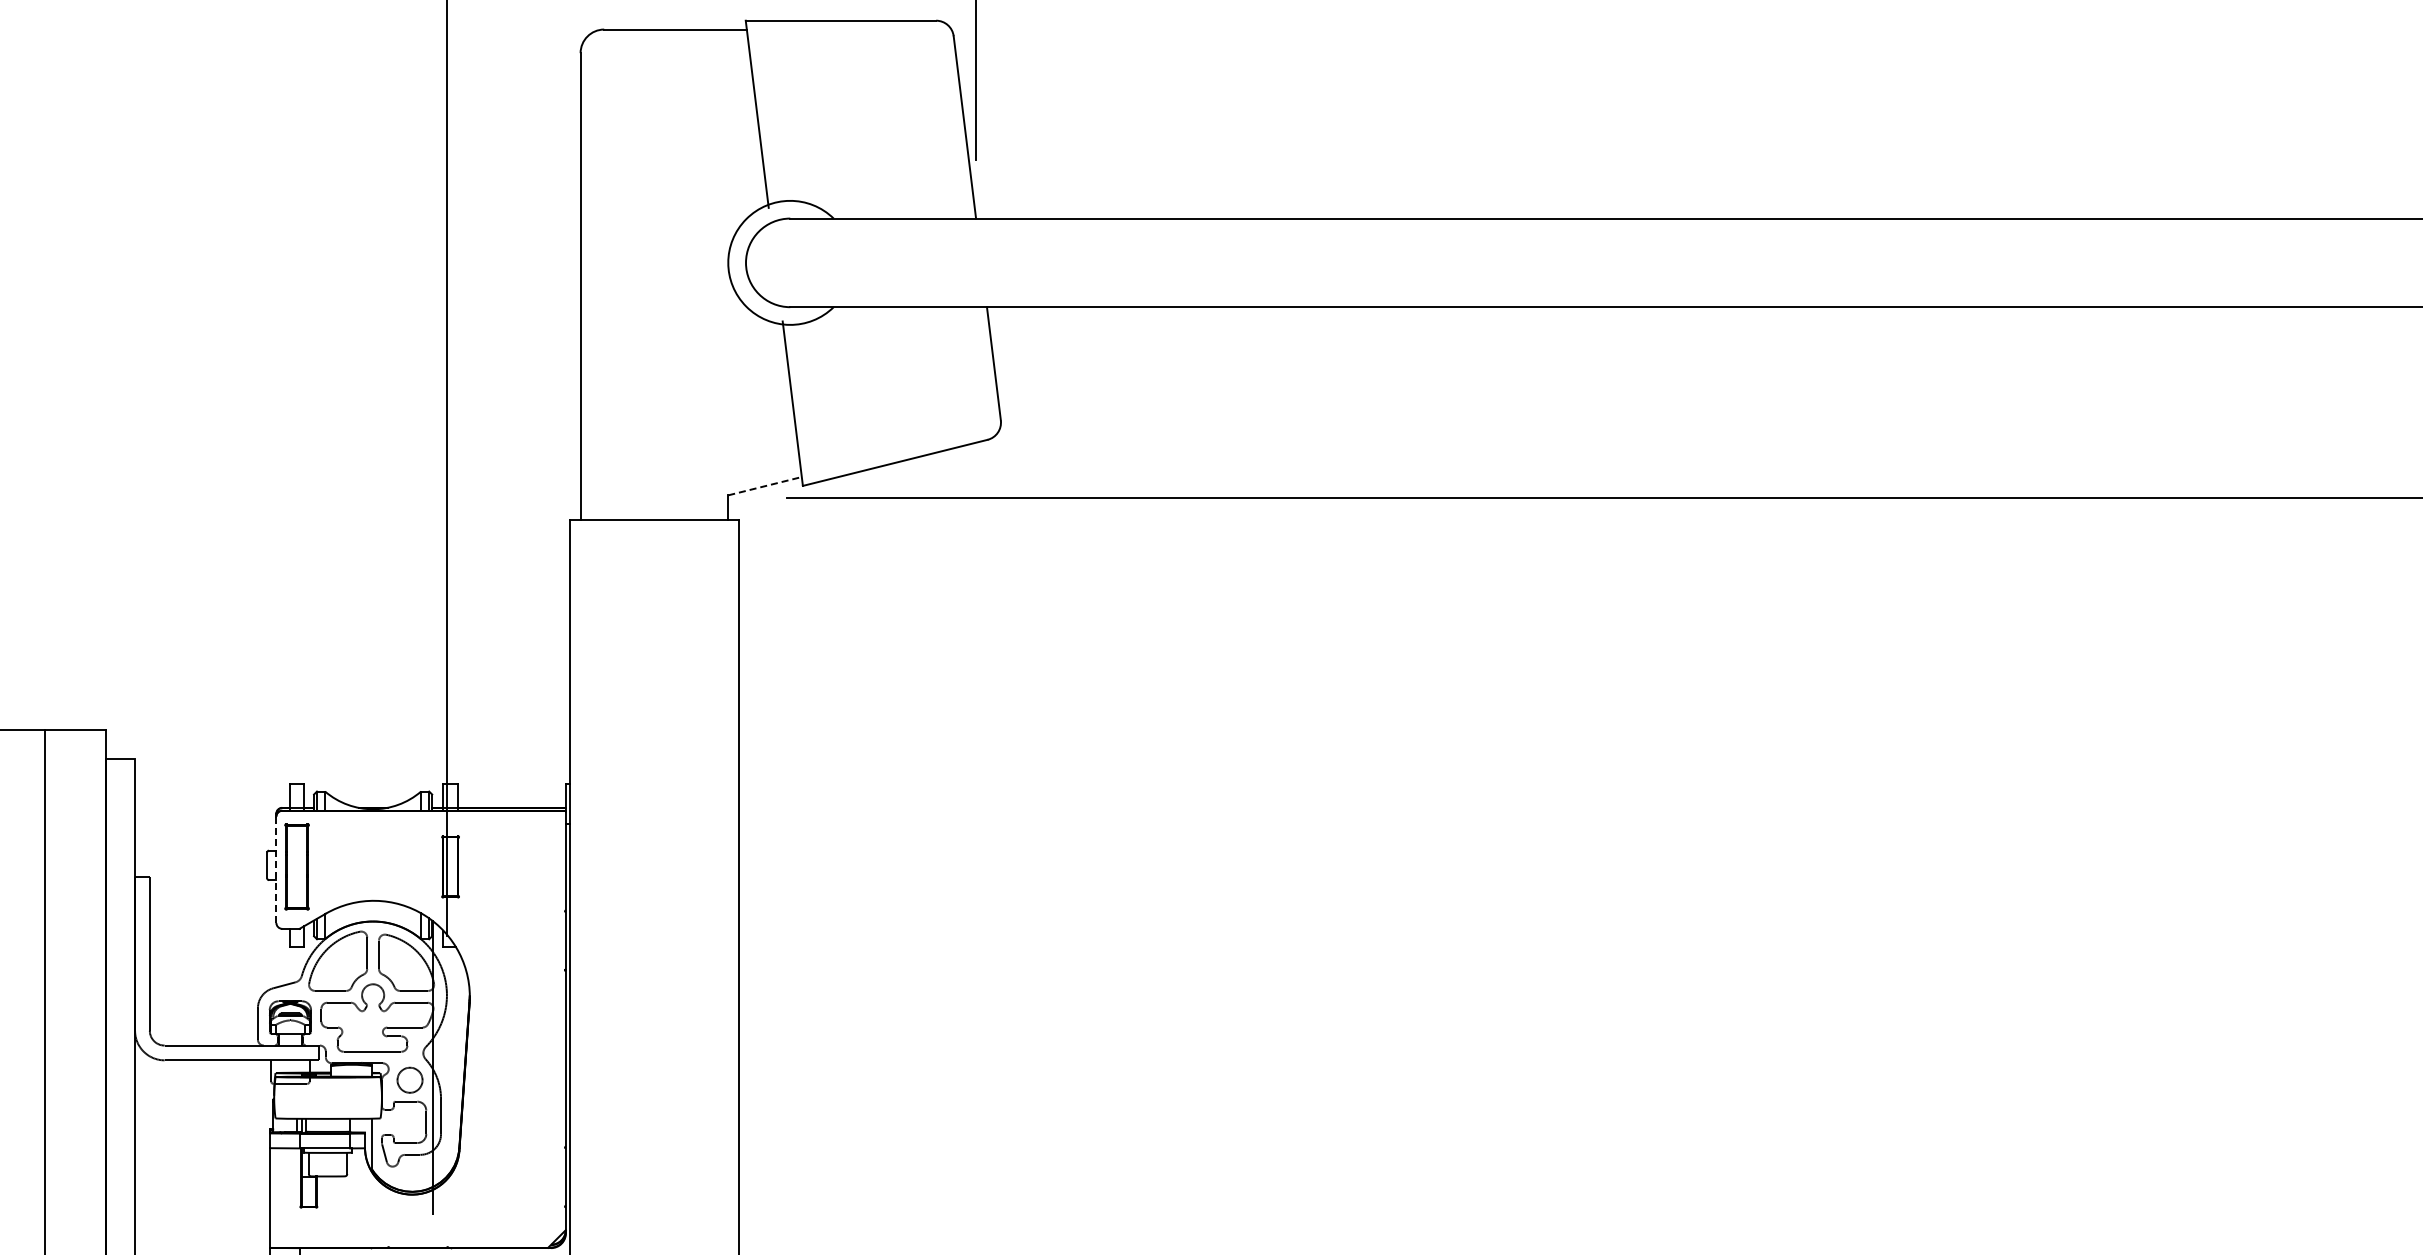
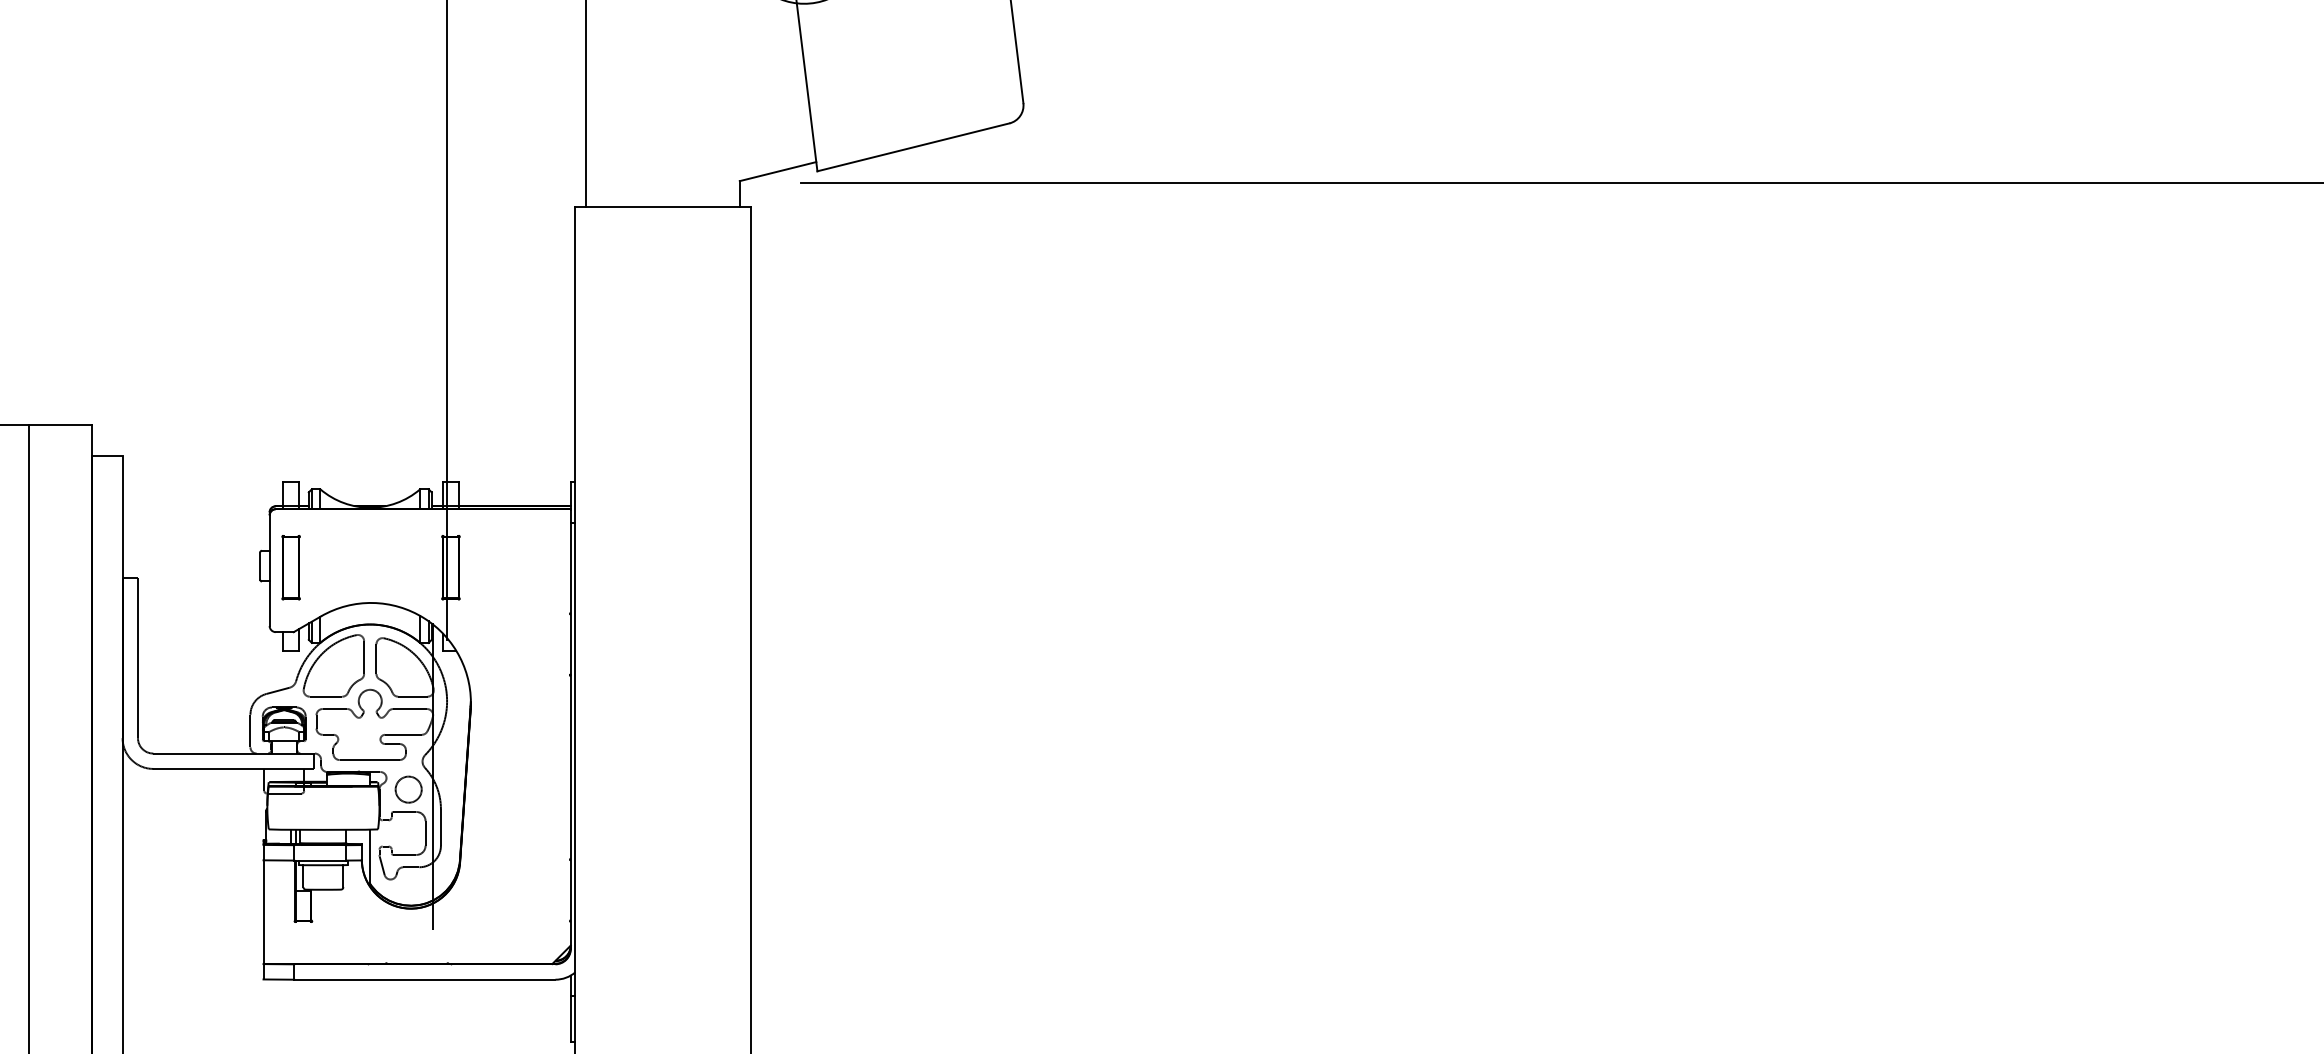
line: (765, 486) -> (778, 171), dashed -> solid
part: (296, 866) -> (290, 567), size x0.71
line: (276, 870) -> (269, 571), dashed -> solid

